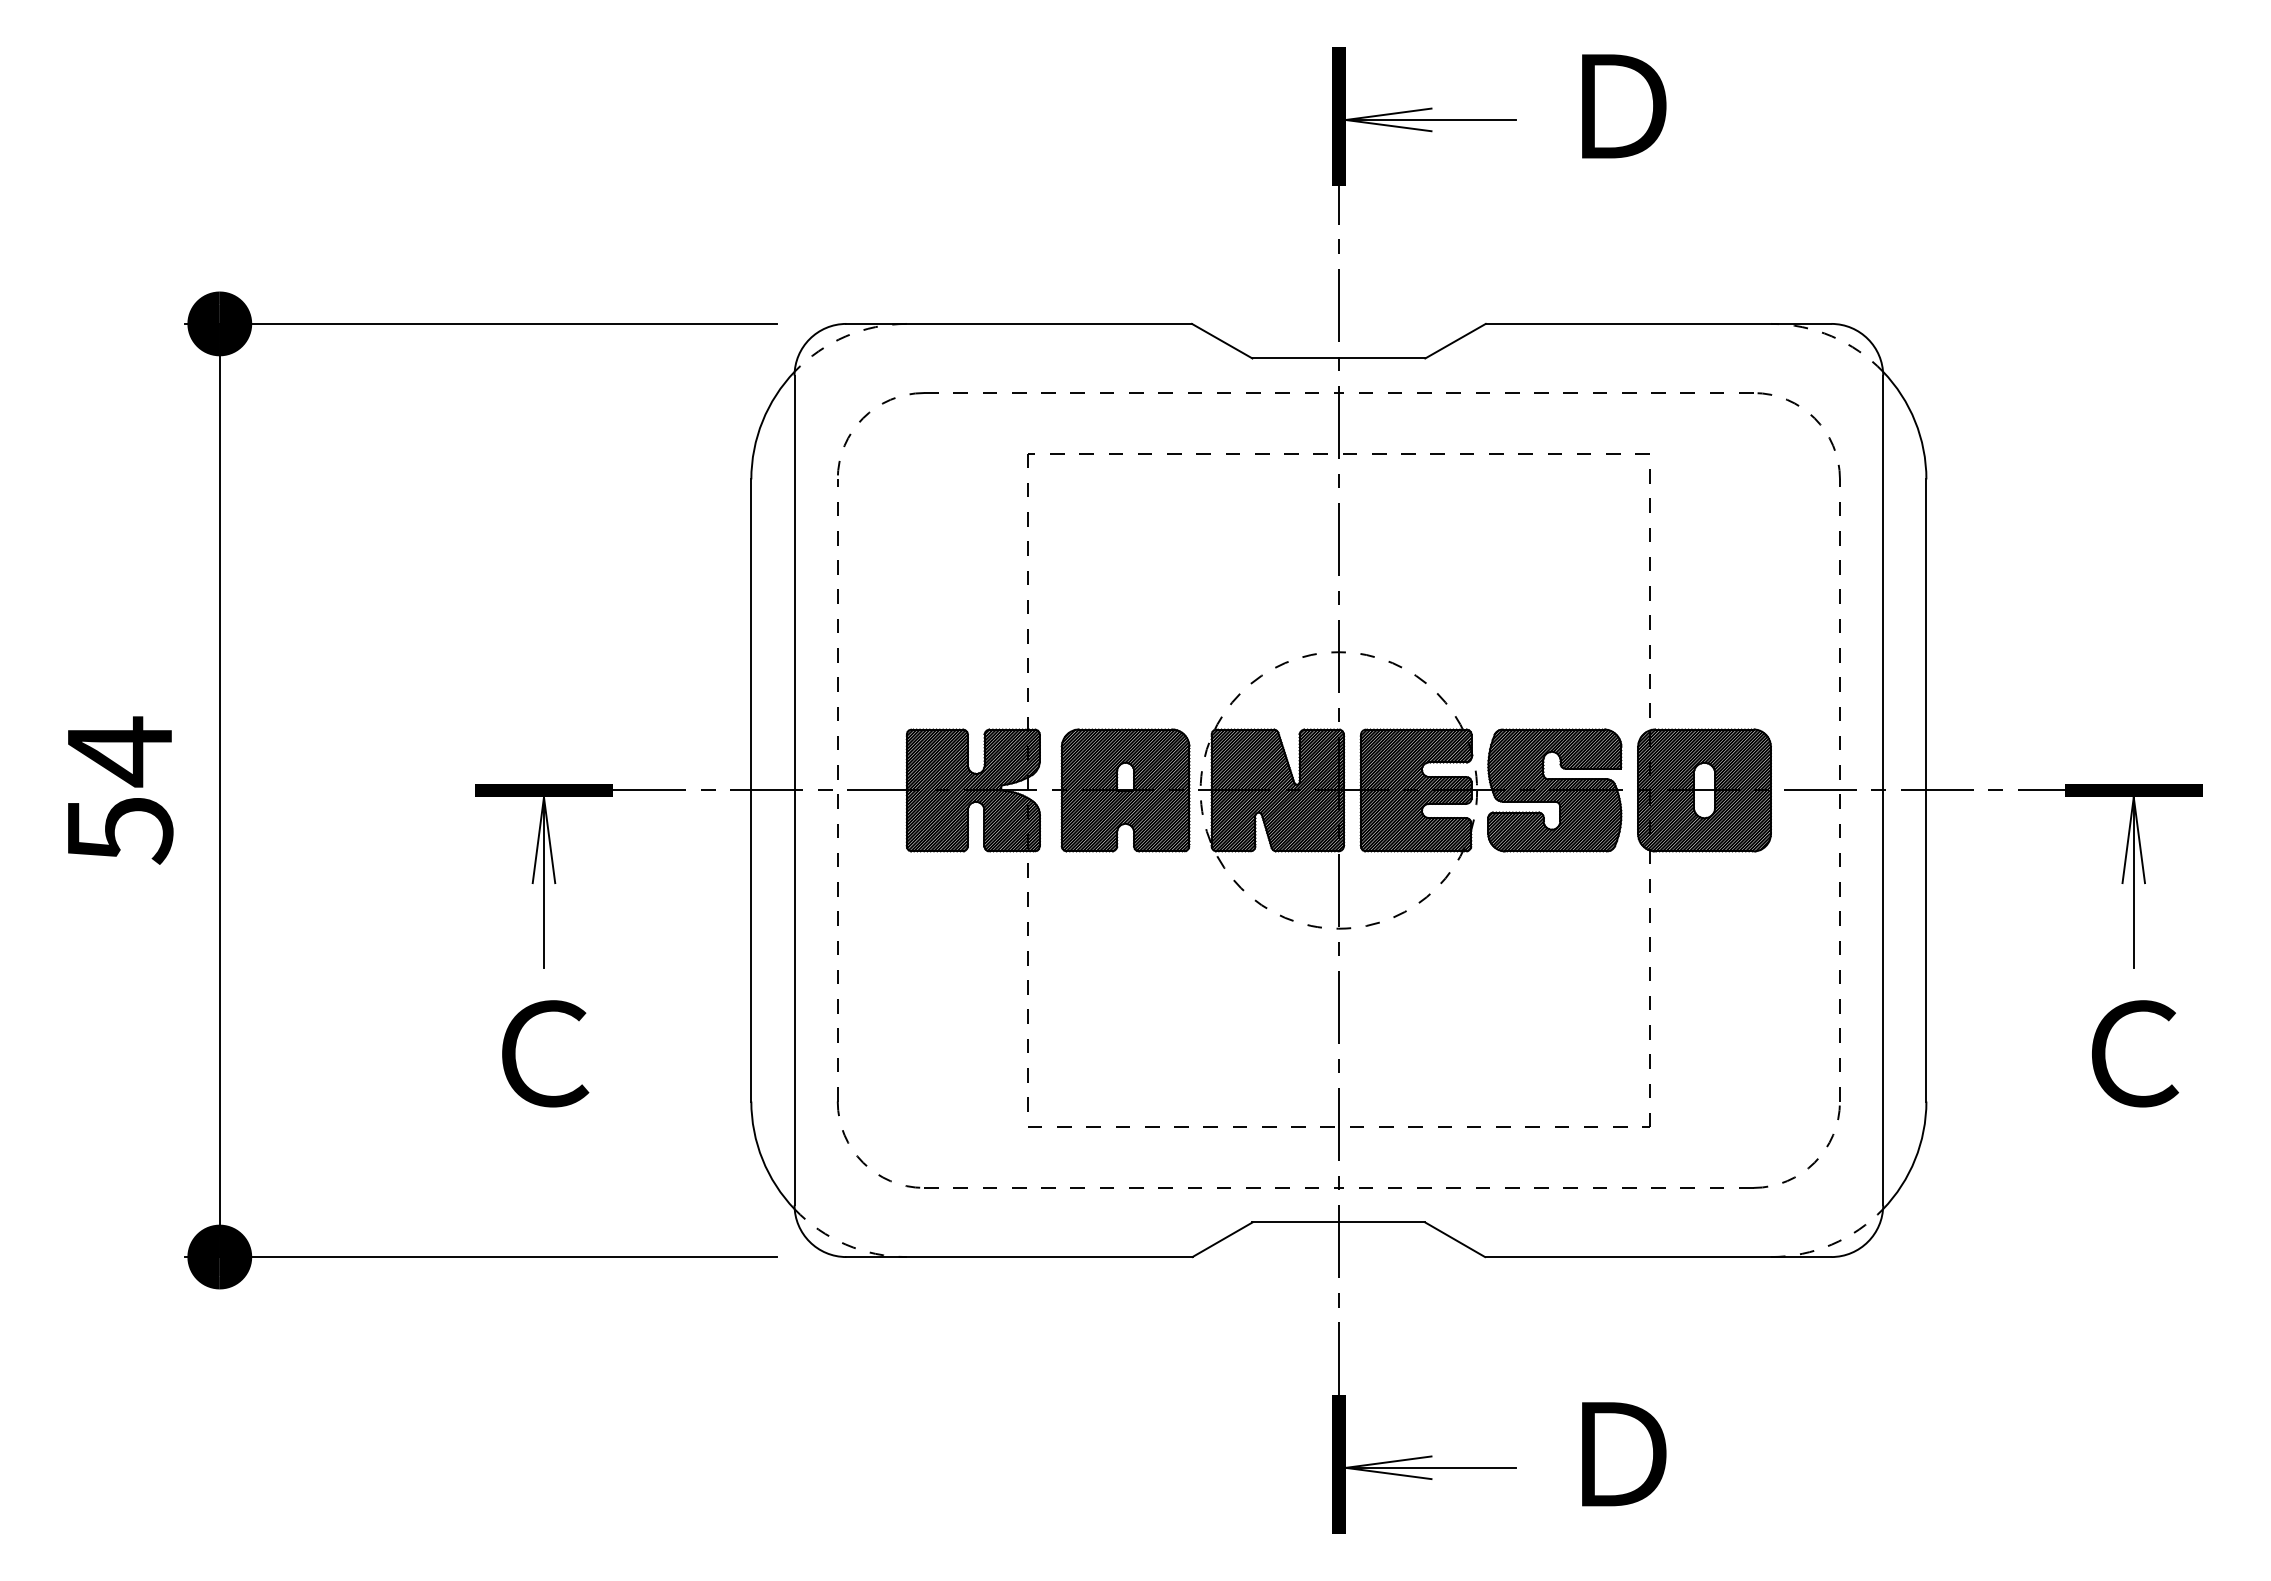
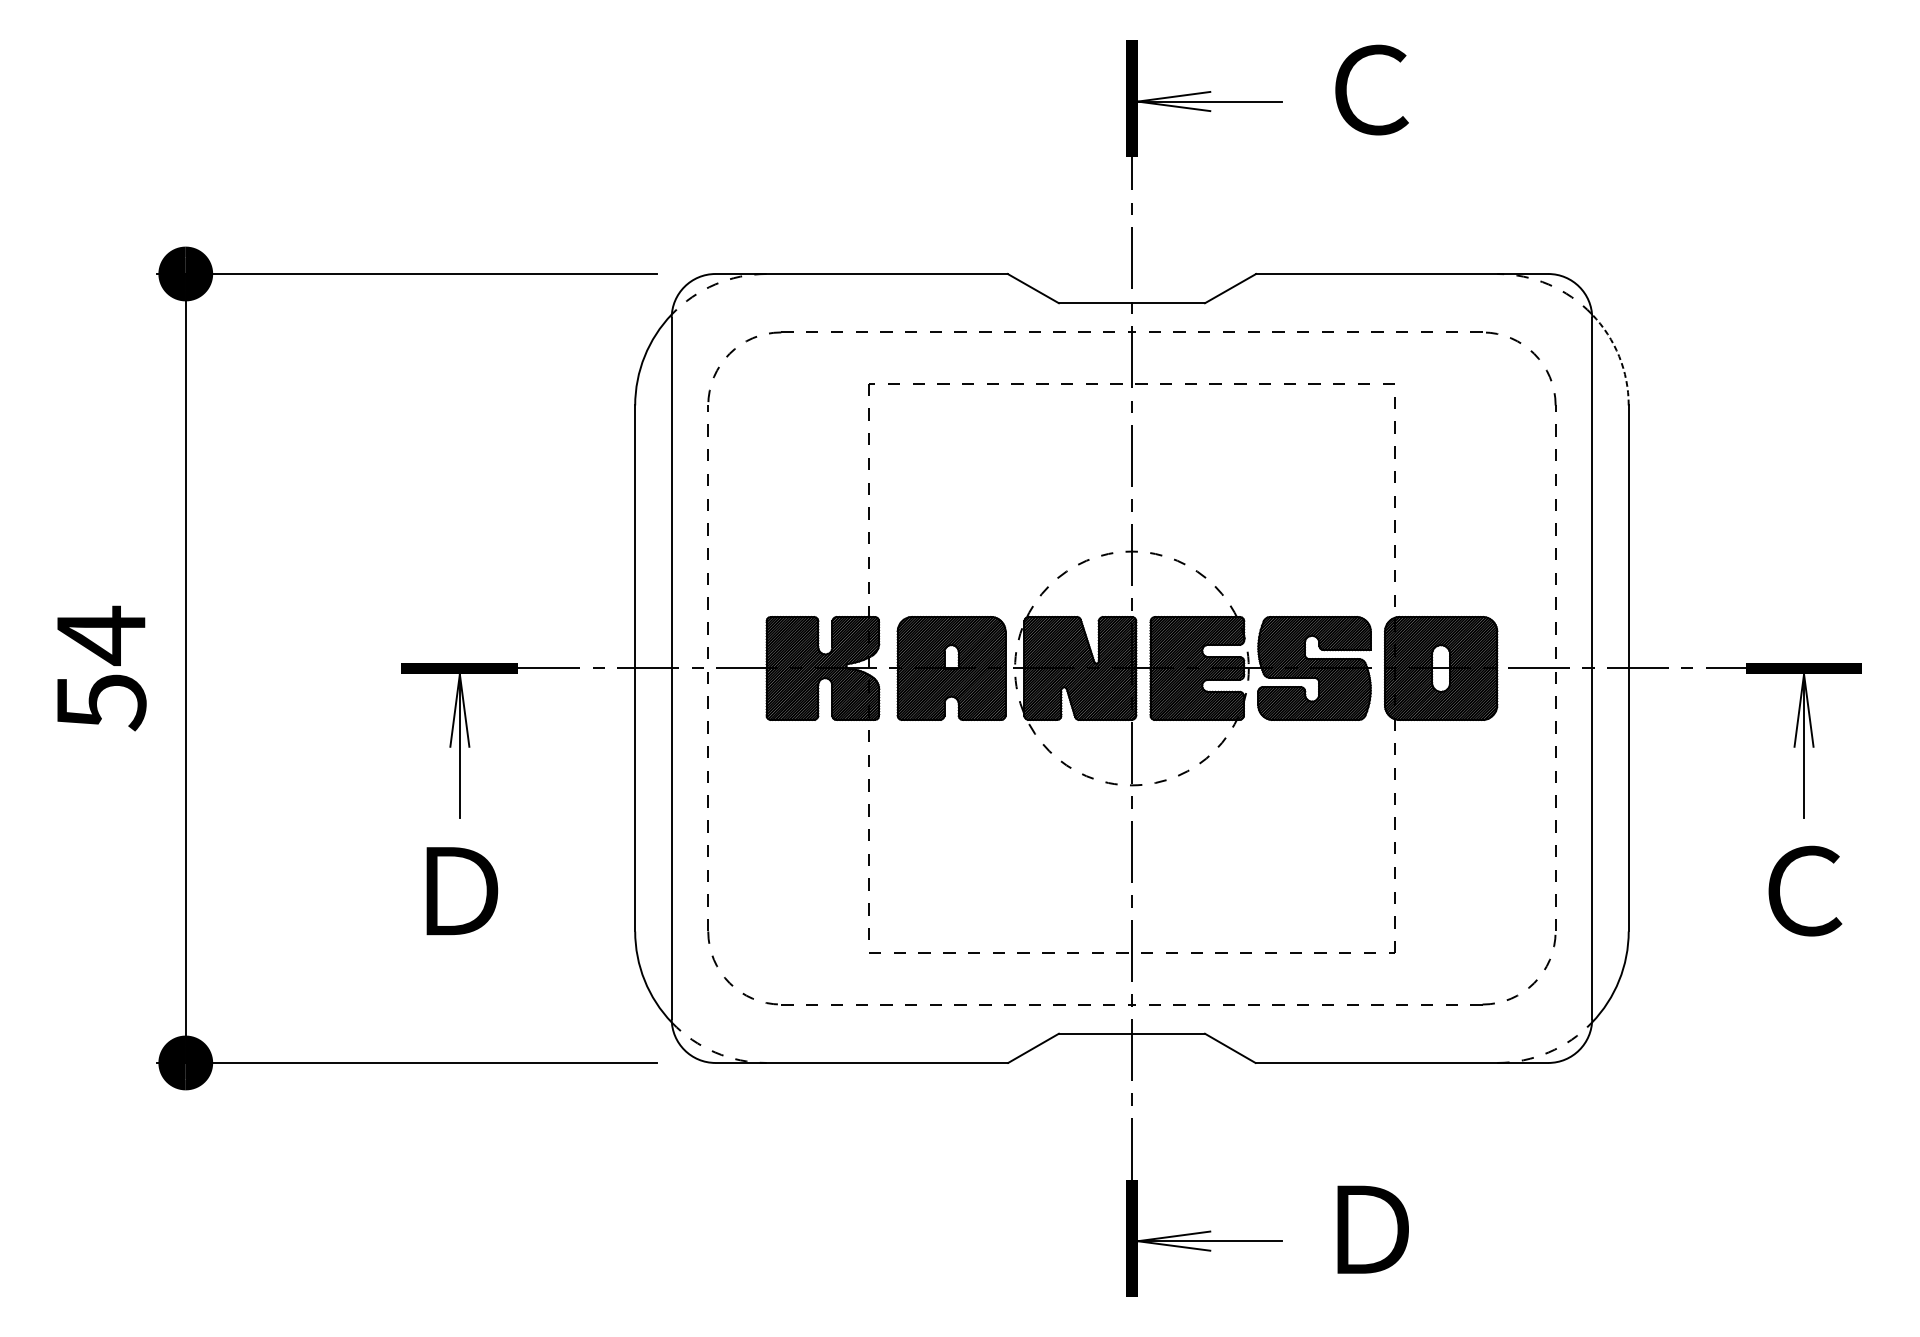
text: (1622, 106) -> (1371, 90), Ｄ -> Ｃ
arc: (1915, 421) -> (1619, 356), solid -> dashed
text: (545, 1053) -> (461, 890), Ｃ -> Ｄ

